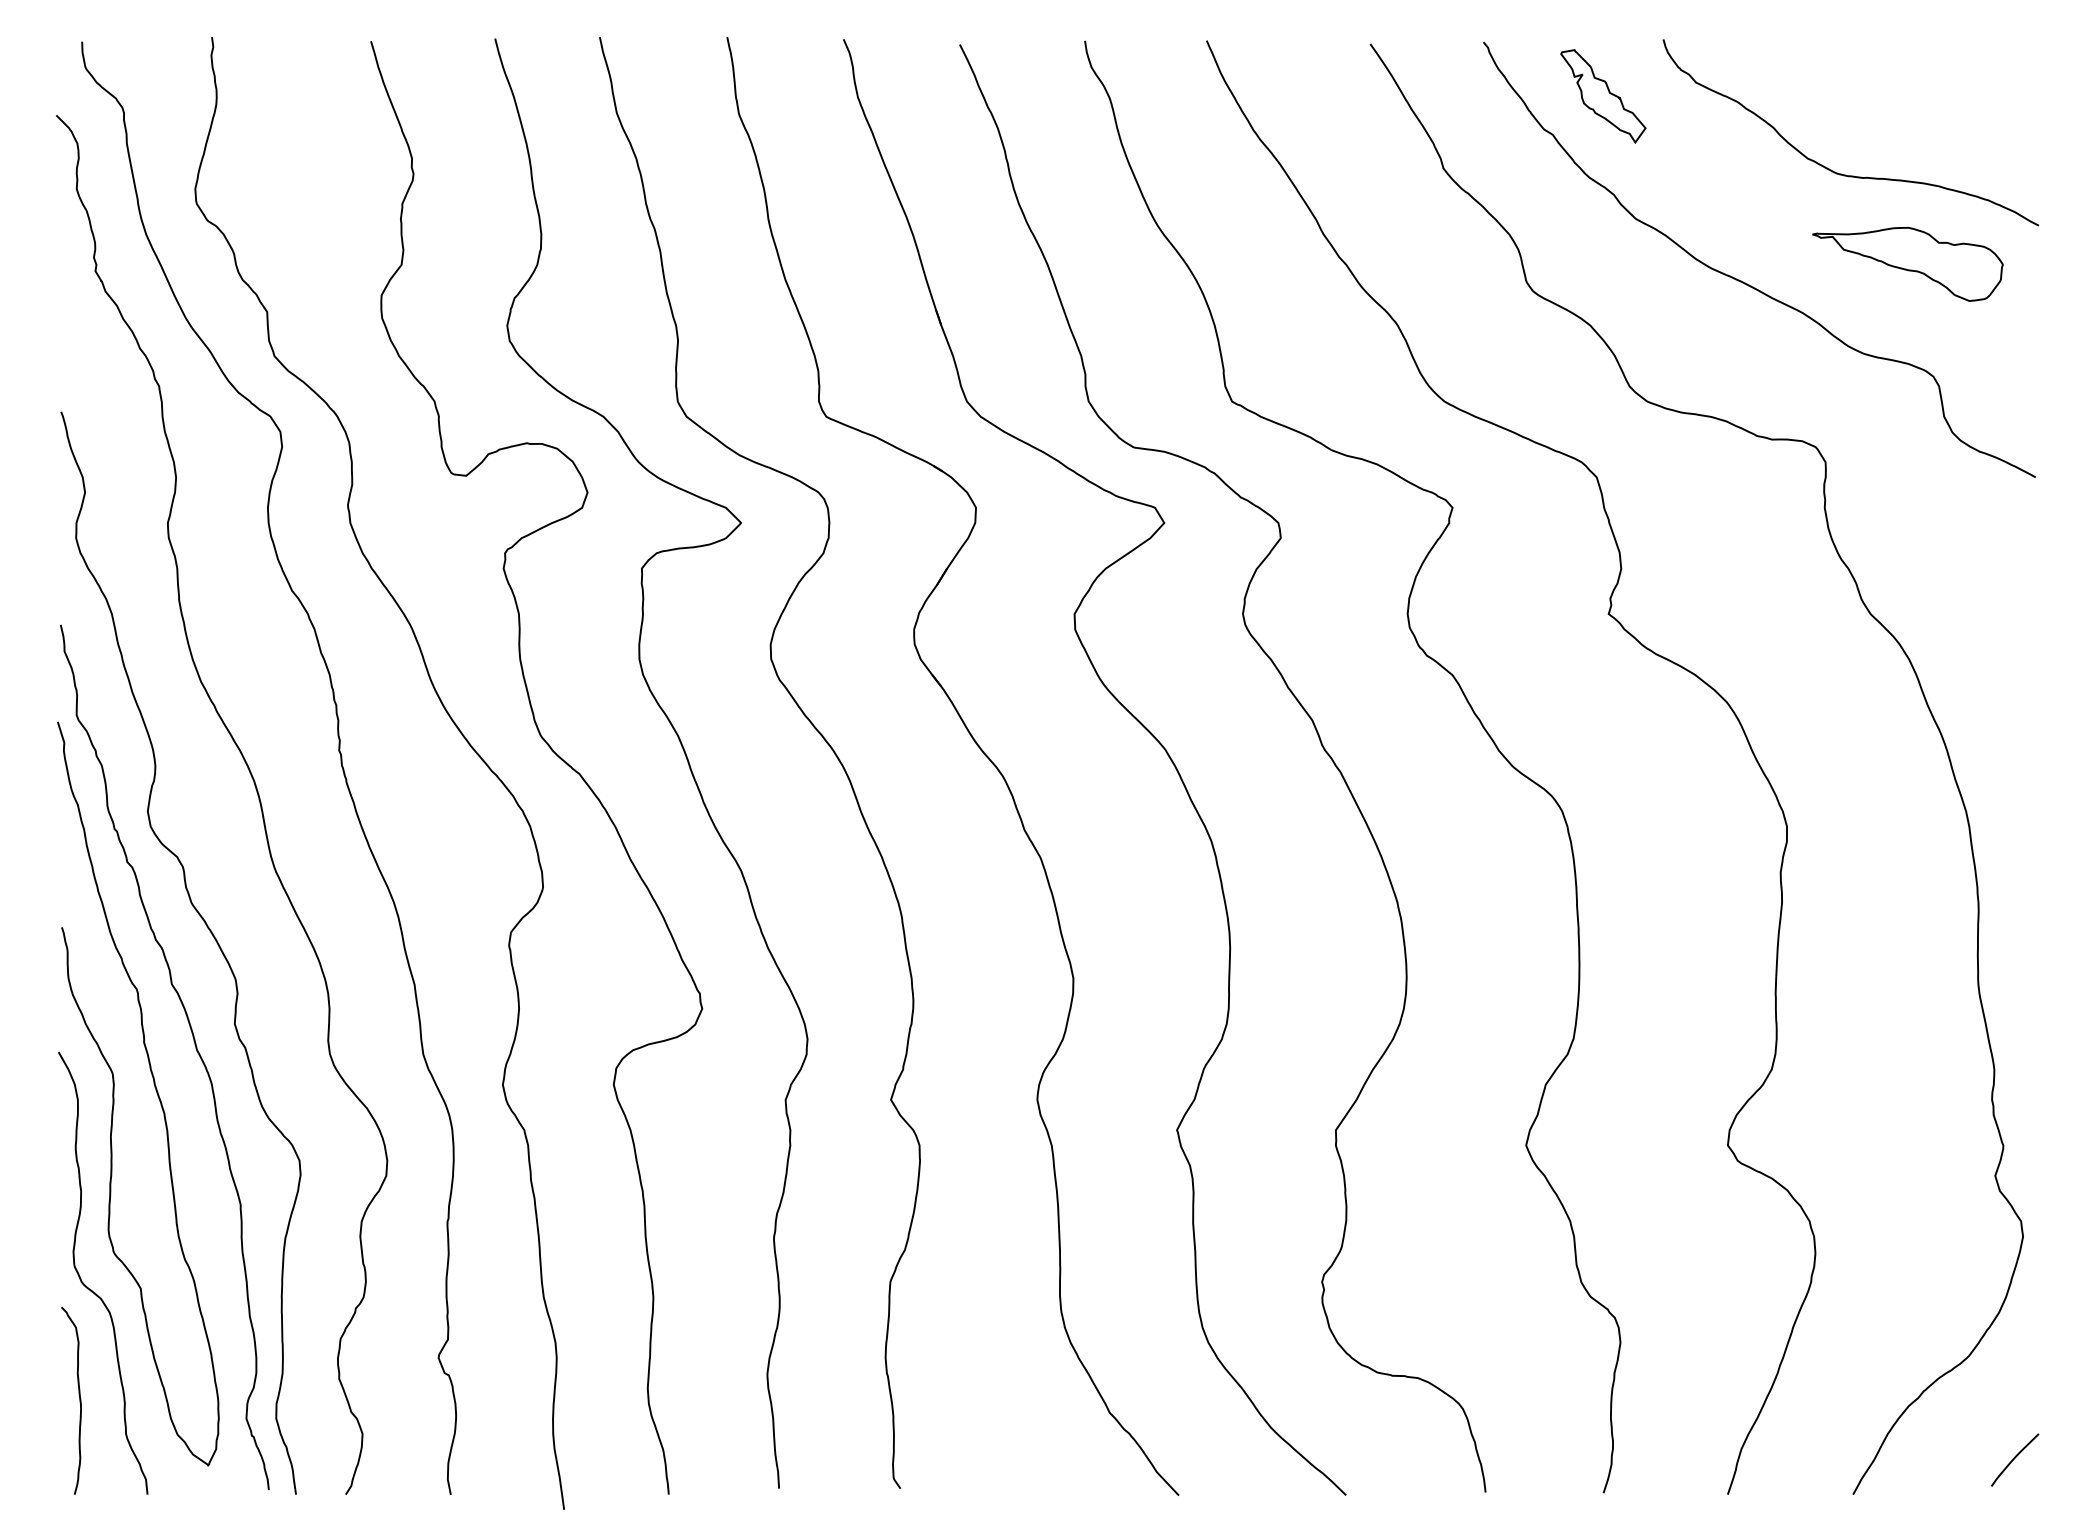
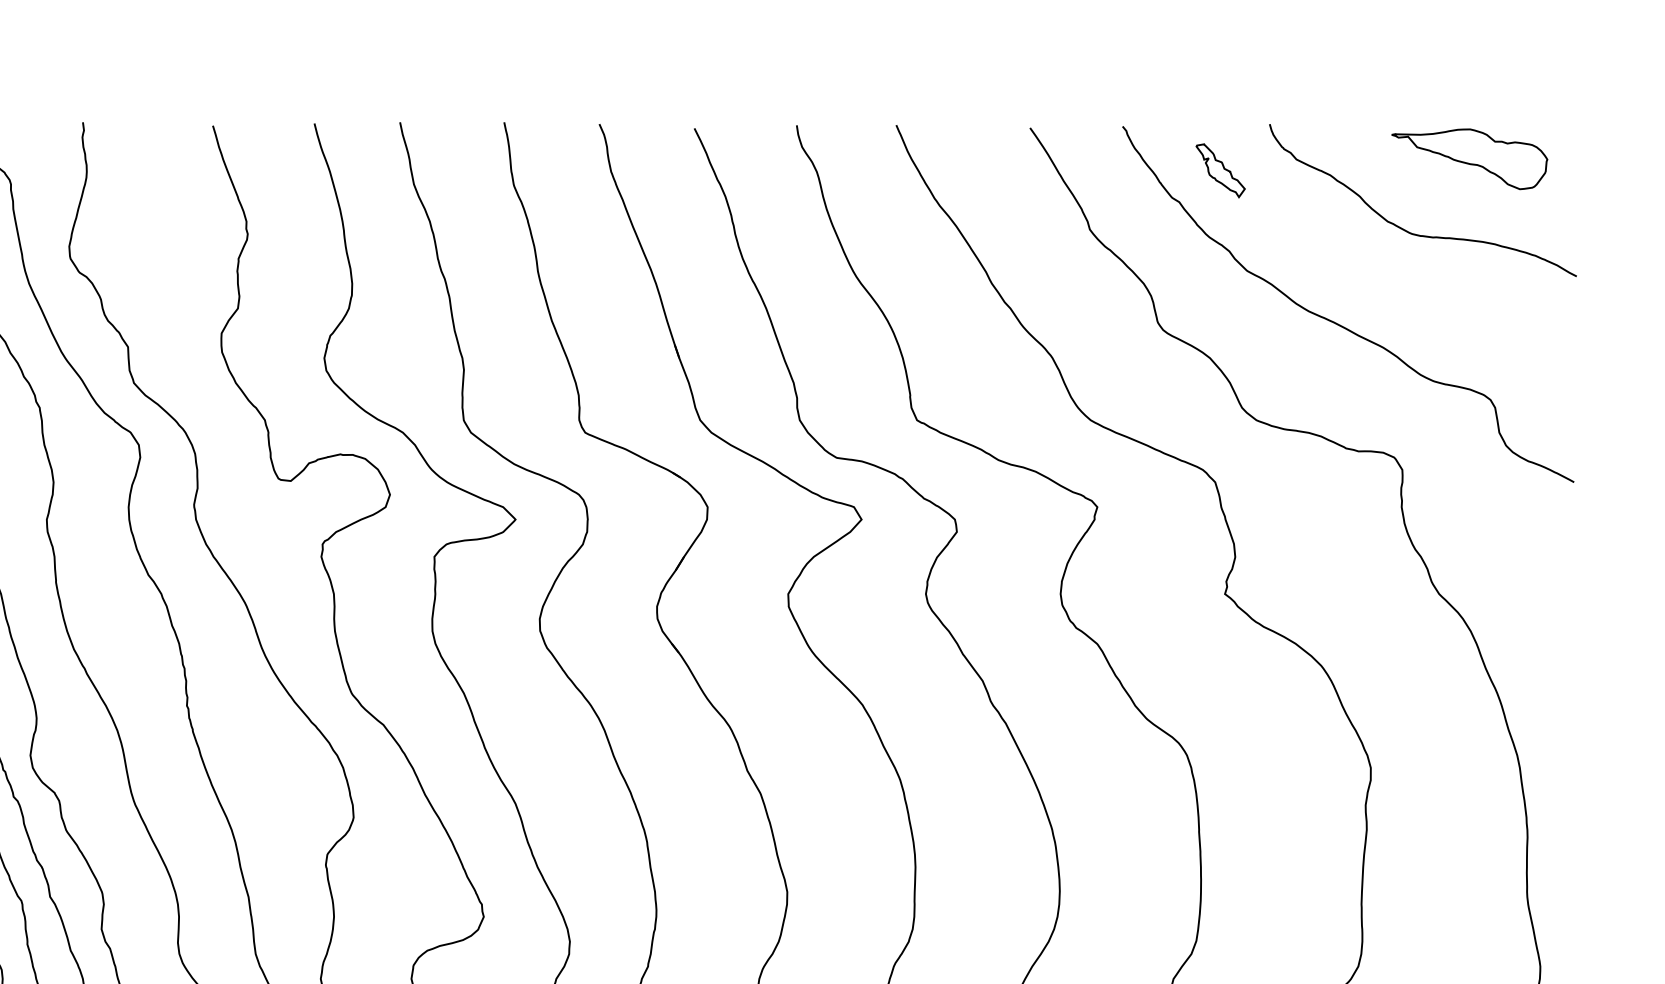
part: (1603, 96) -> (1220, 170), size x0.7
part: (1907, 263) -> (1469, 158), moved

